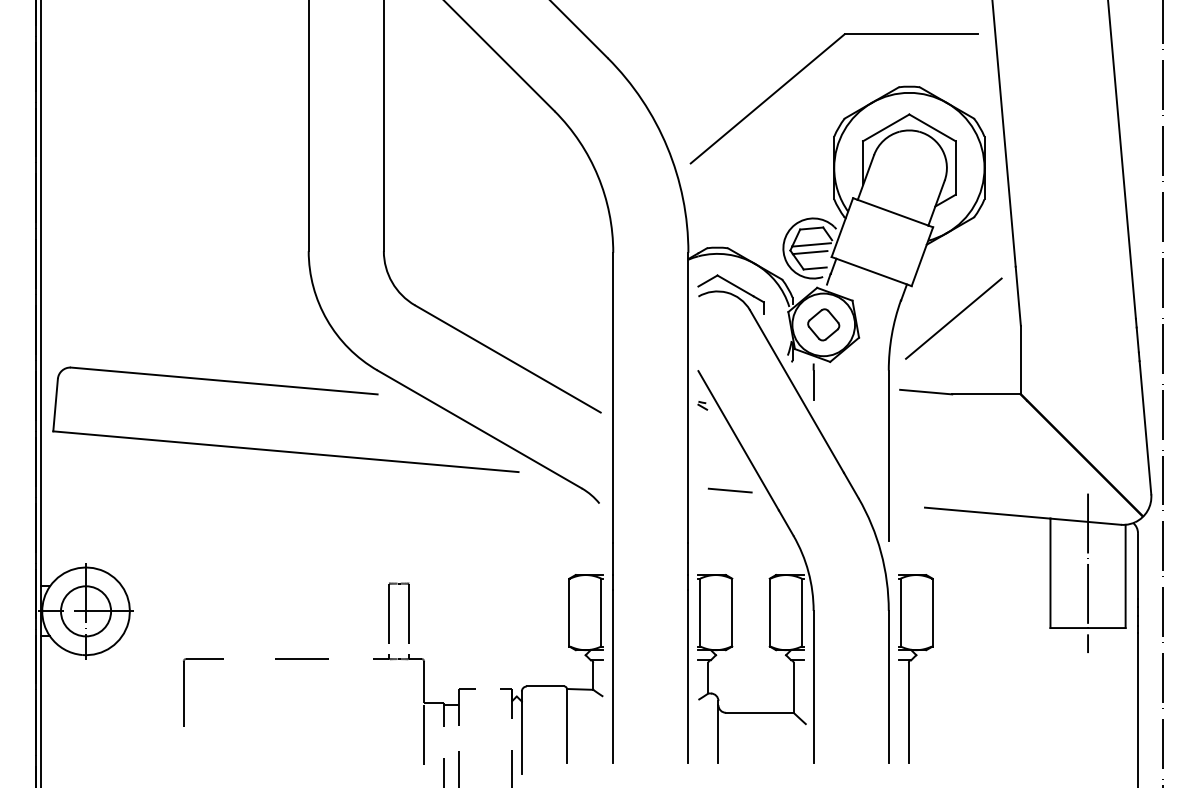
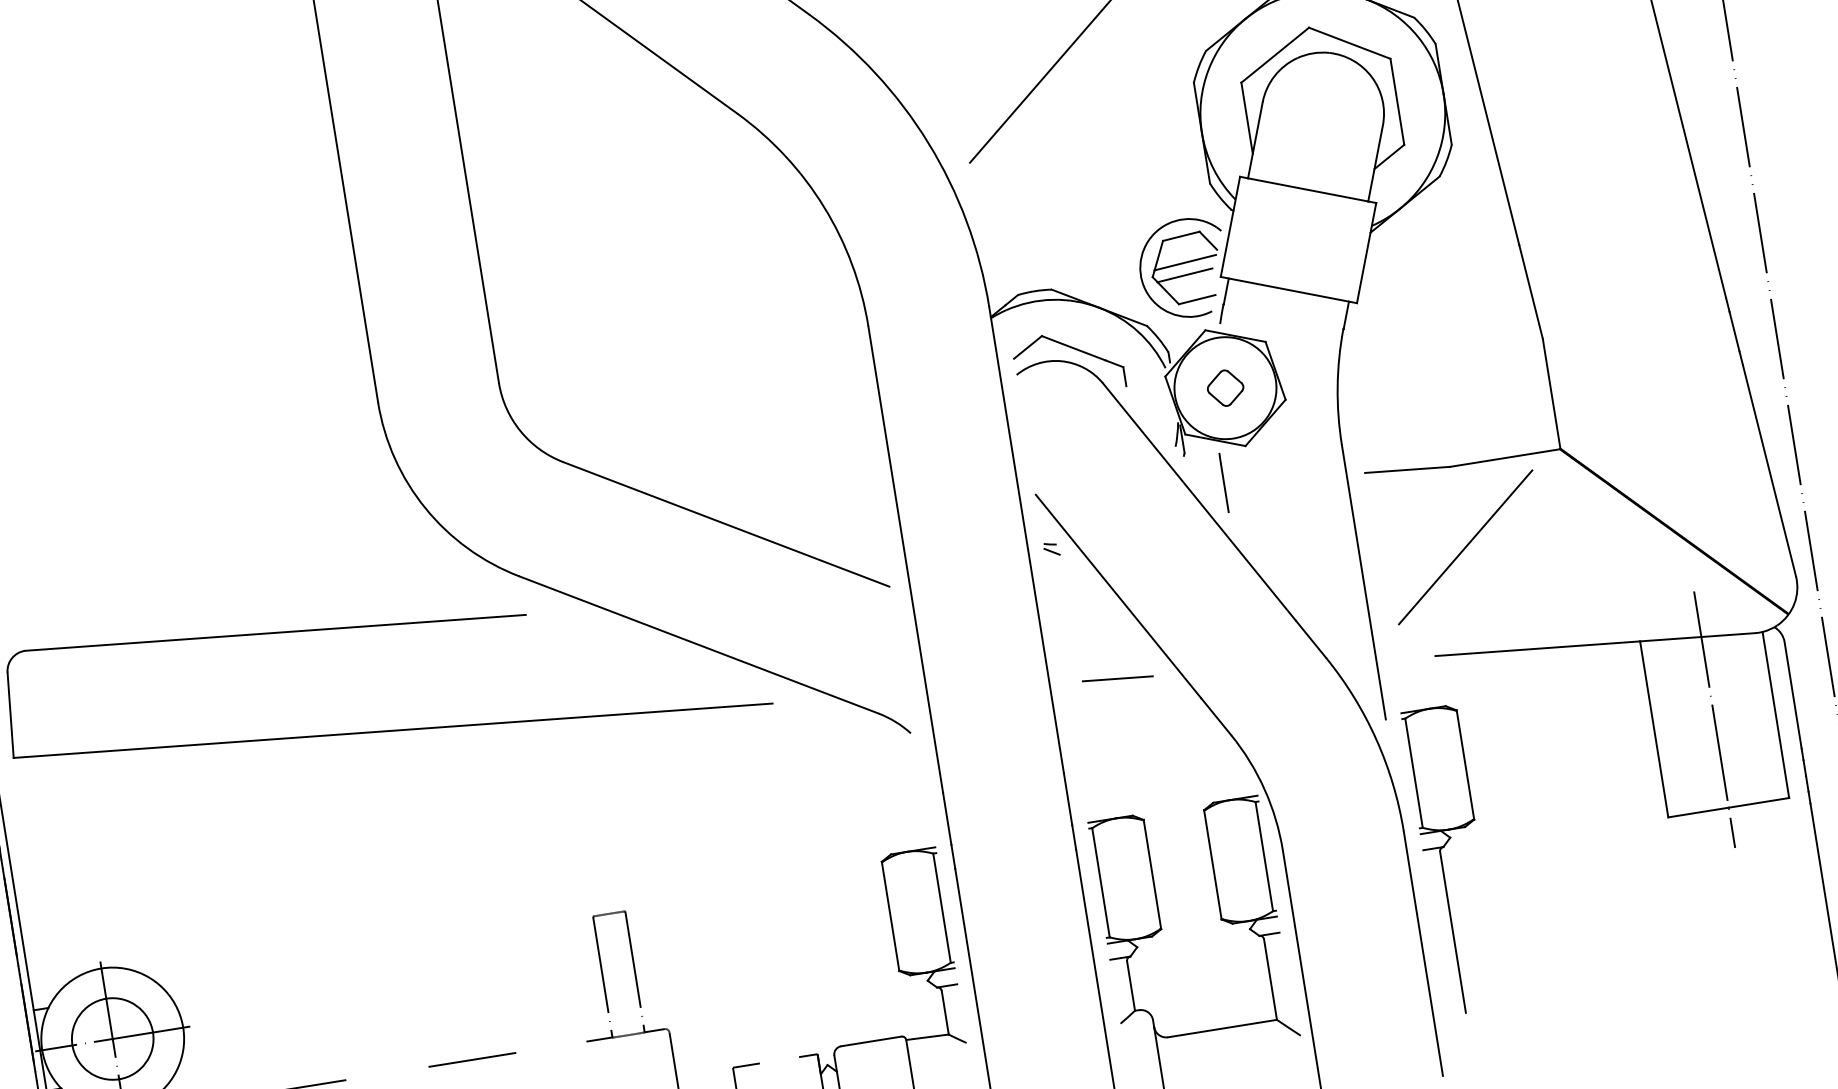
line: (953, 318) -> (1465, 547), moved
part: (823, 324) -> (1225, 387), size x0.7
part: (915, 668) -> (1452, 859), moved

